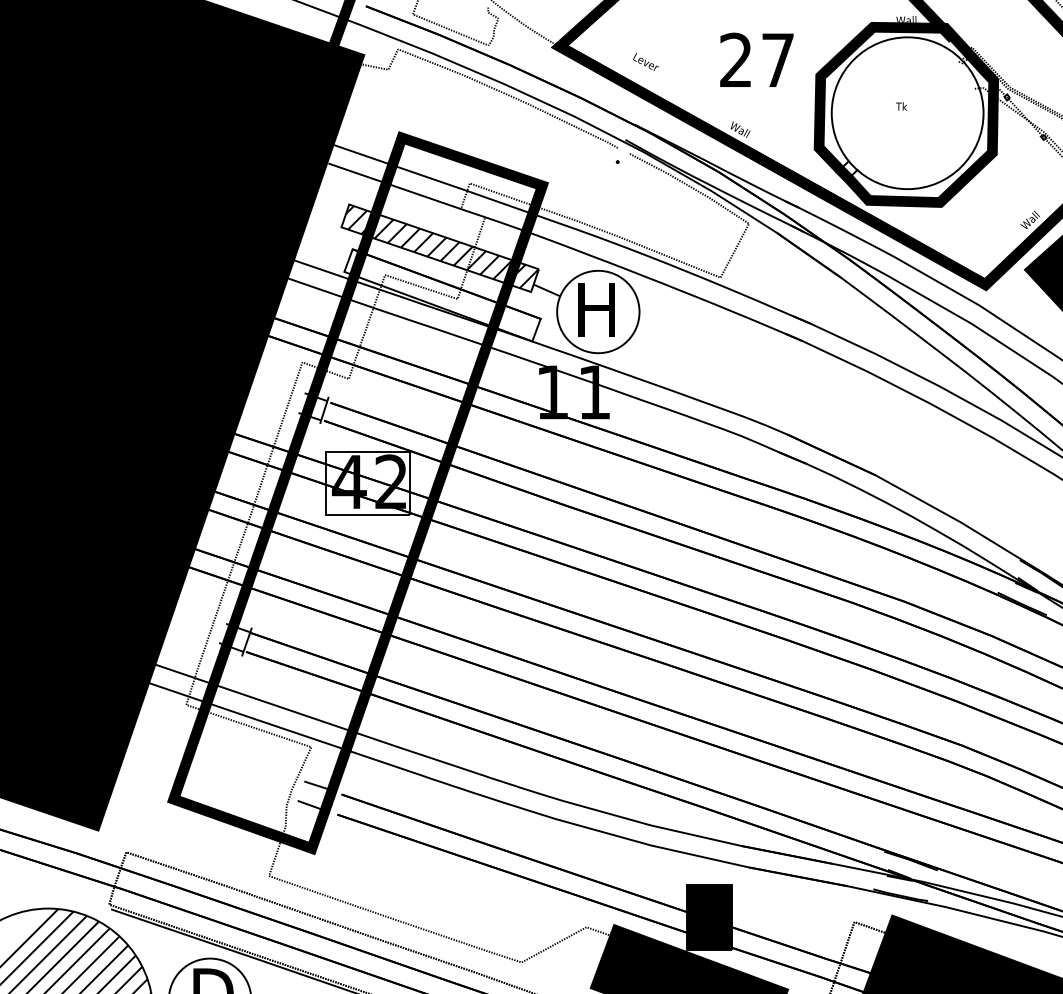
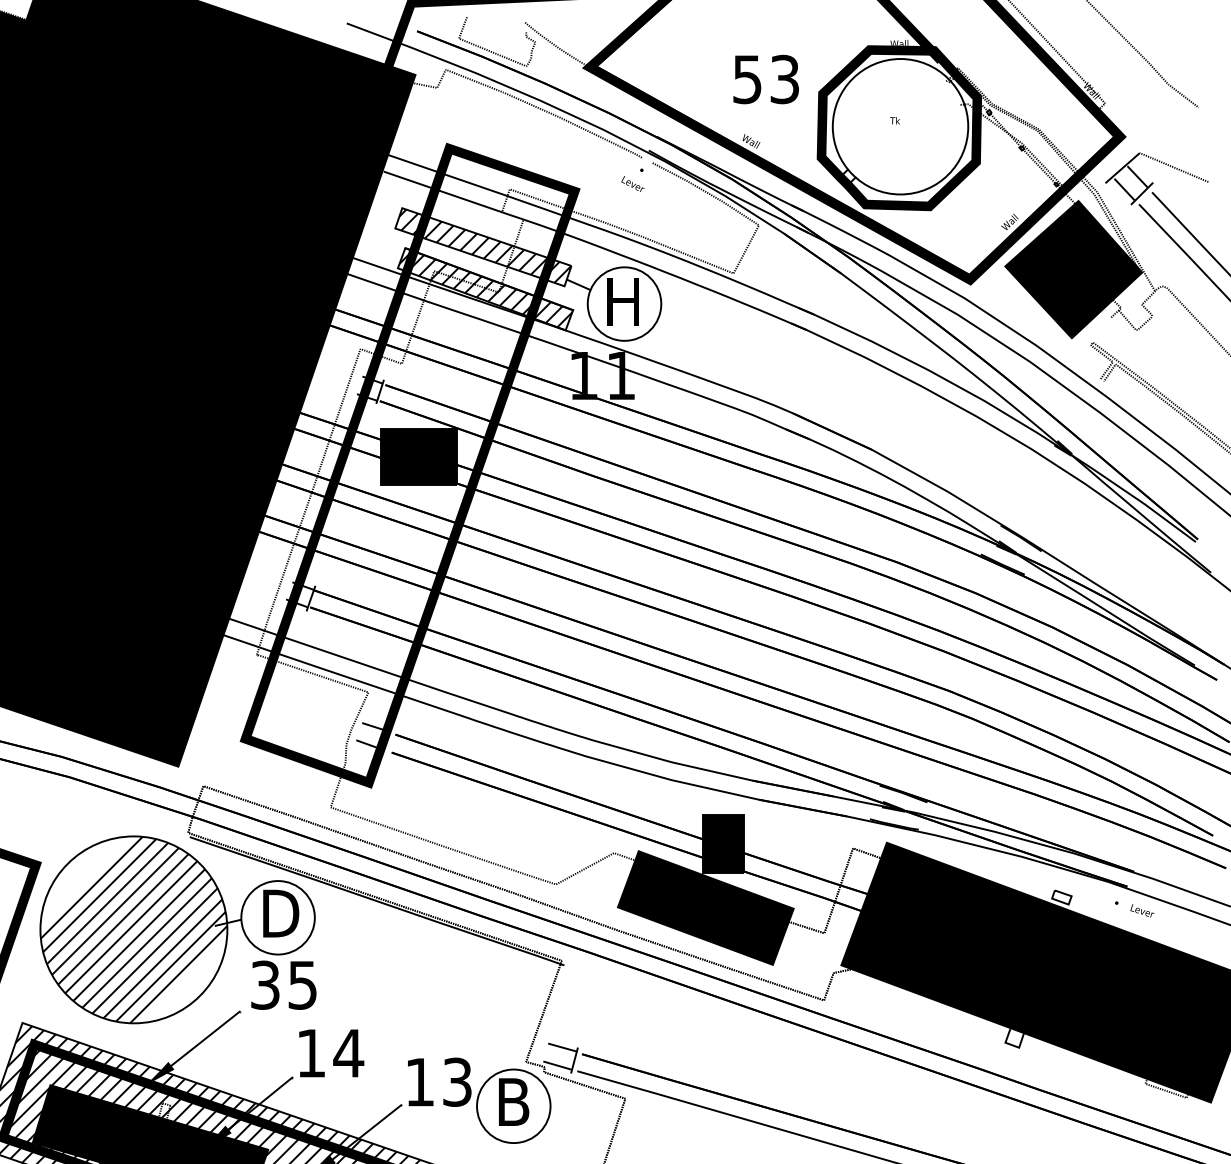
text: (756, 60) -> (765, 79), 27 -> 53
text: (645, 61) -> (632, 183), moved
hatch: (442, 294) -> (485, 288), added
fill: (367, 483) -> (418, 457), added

